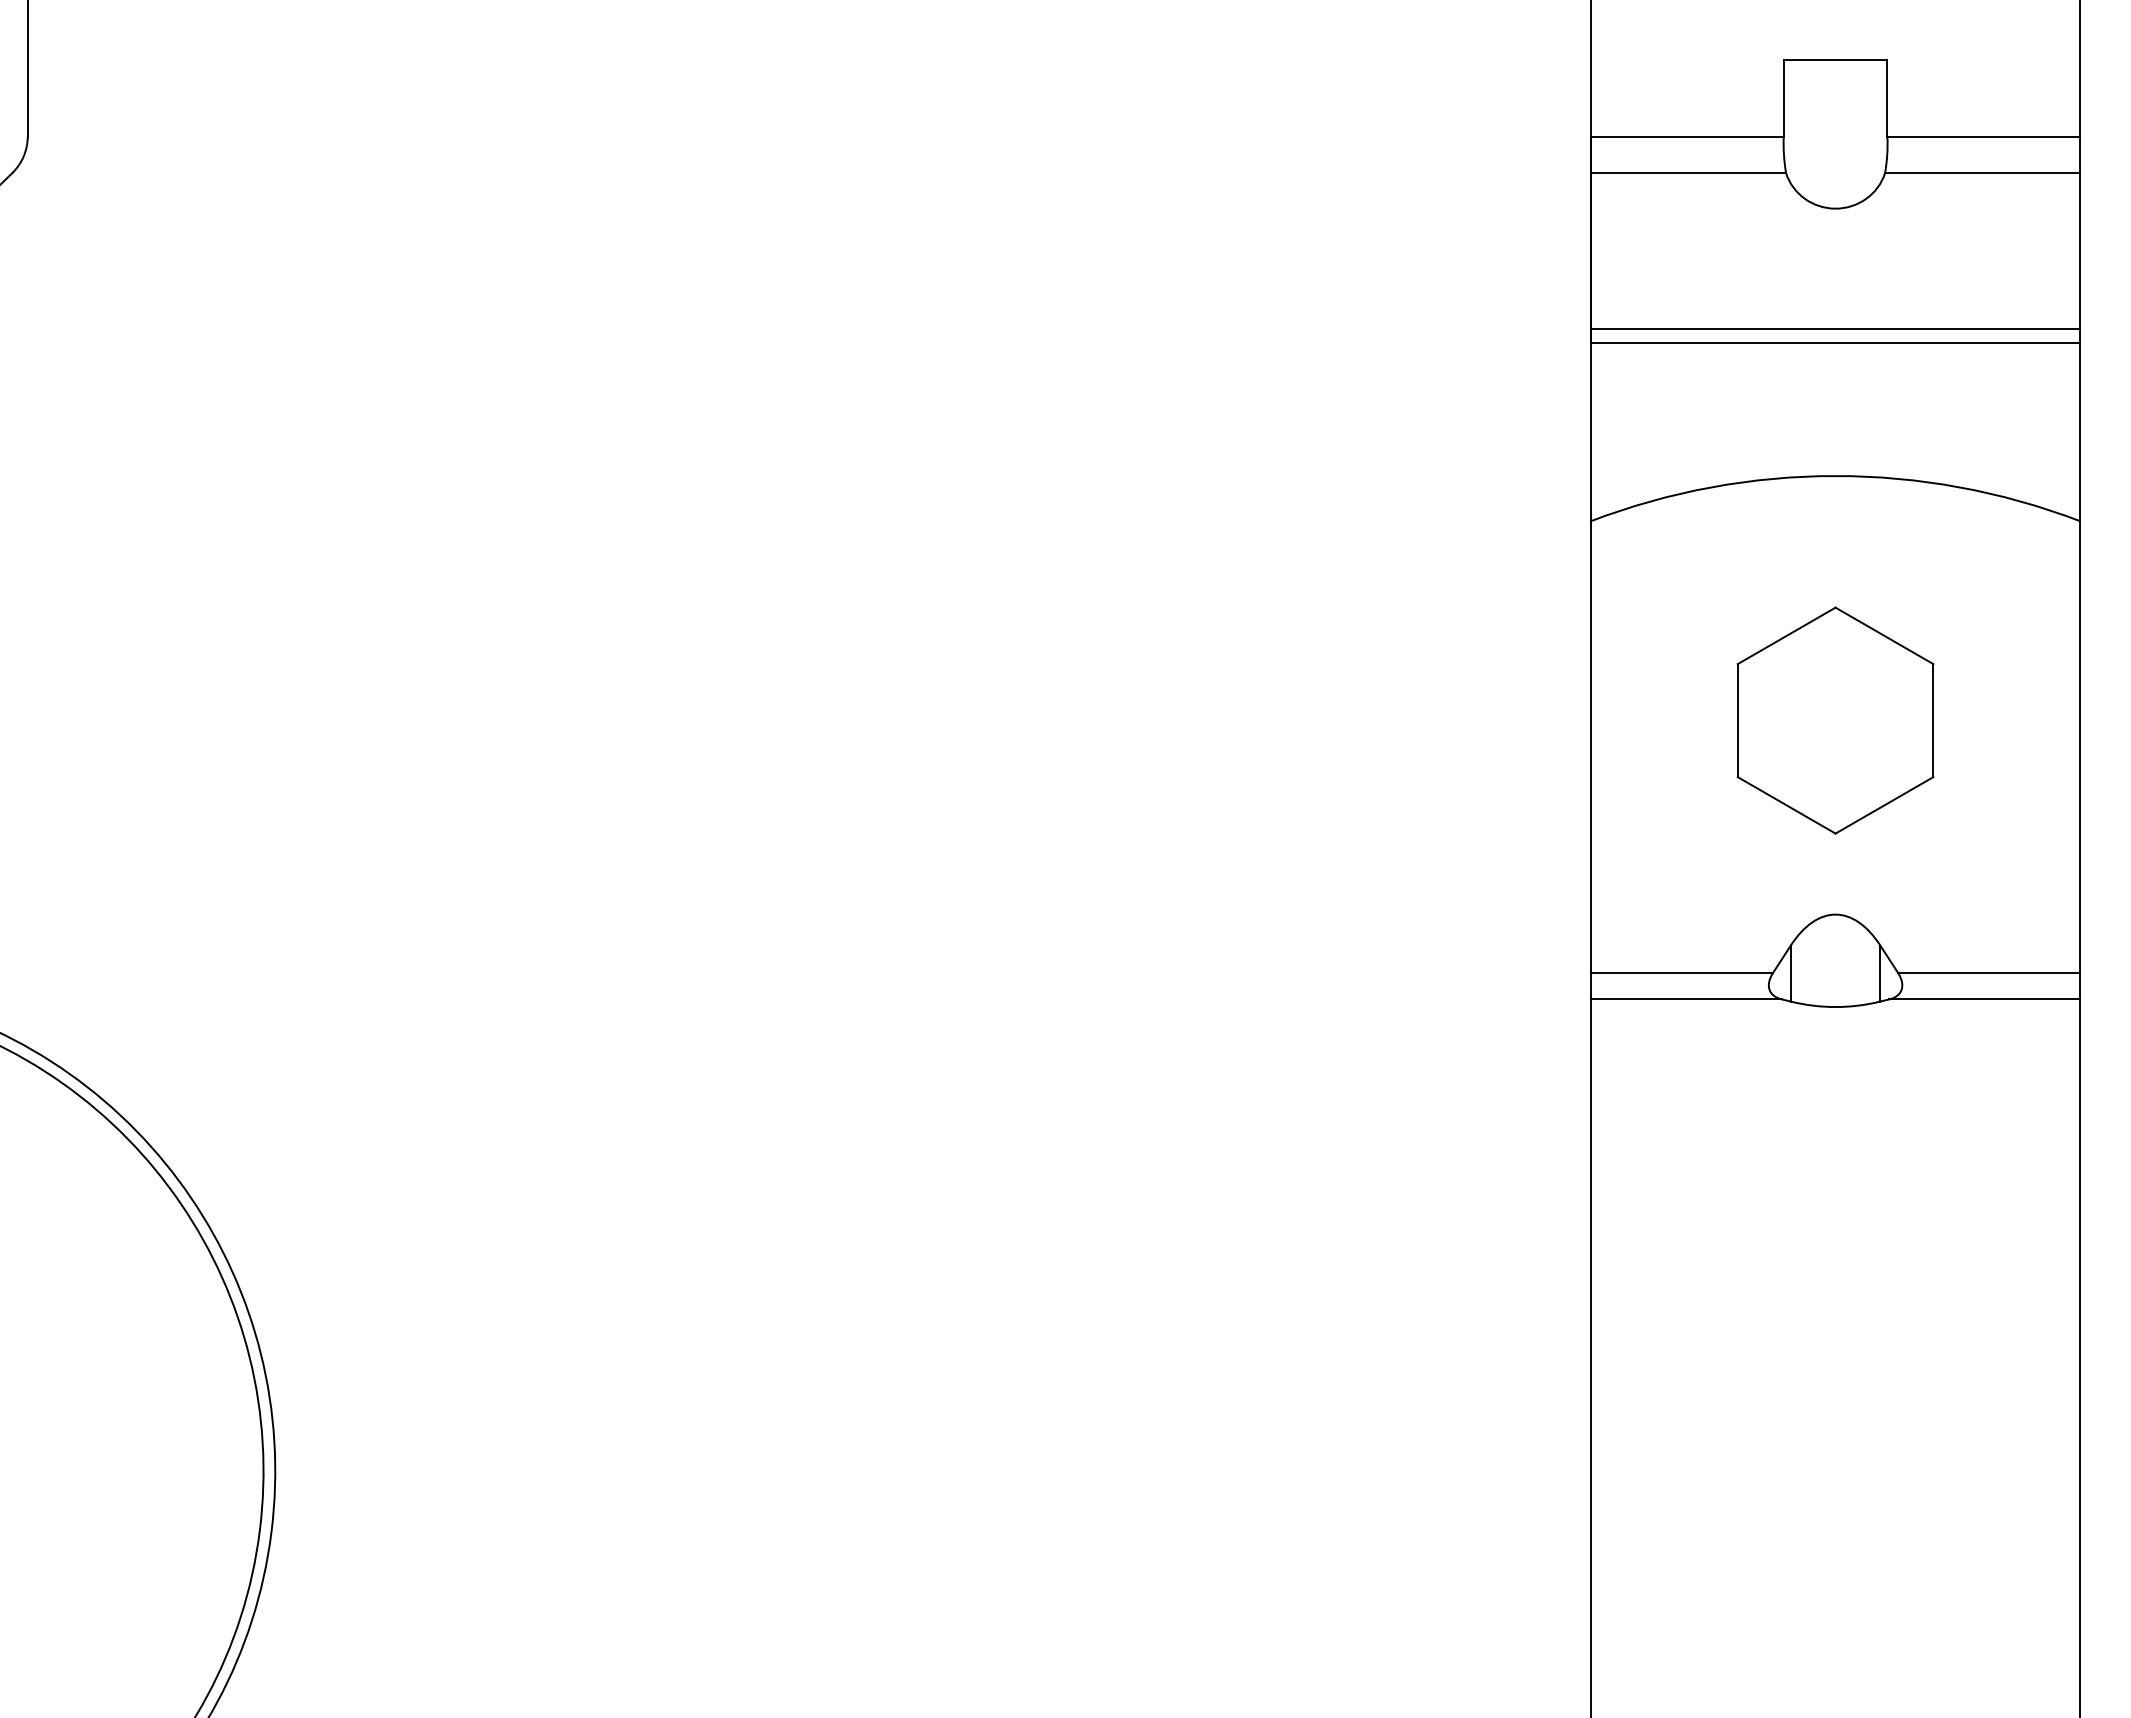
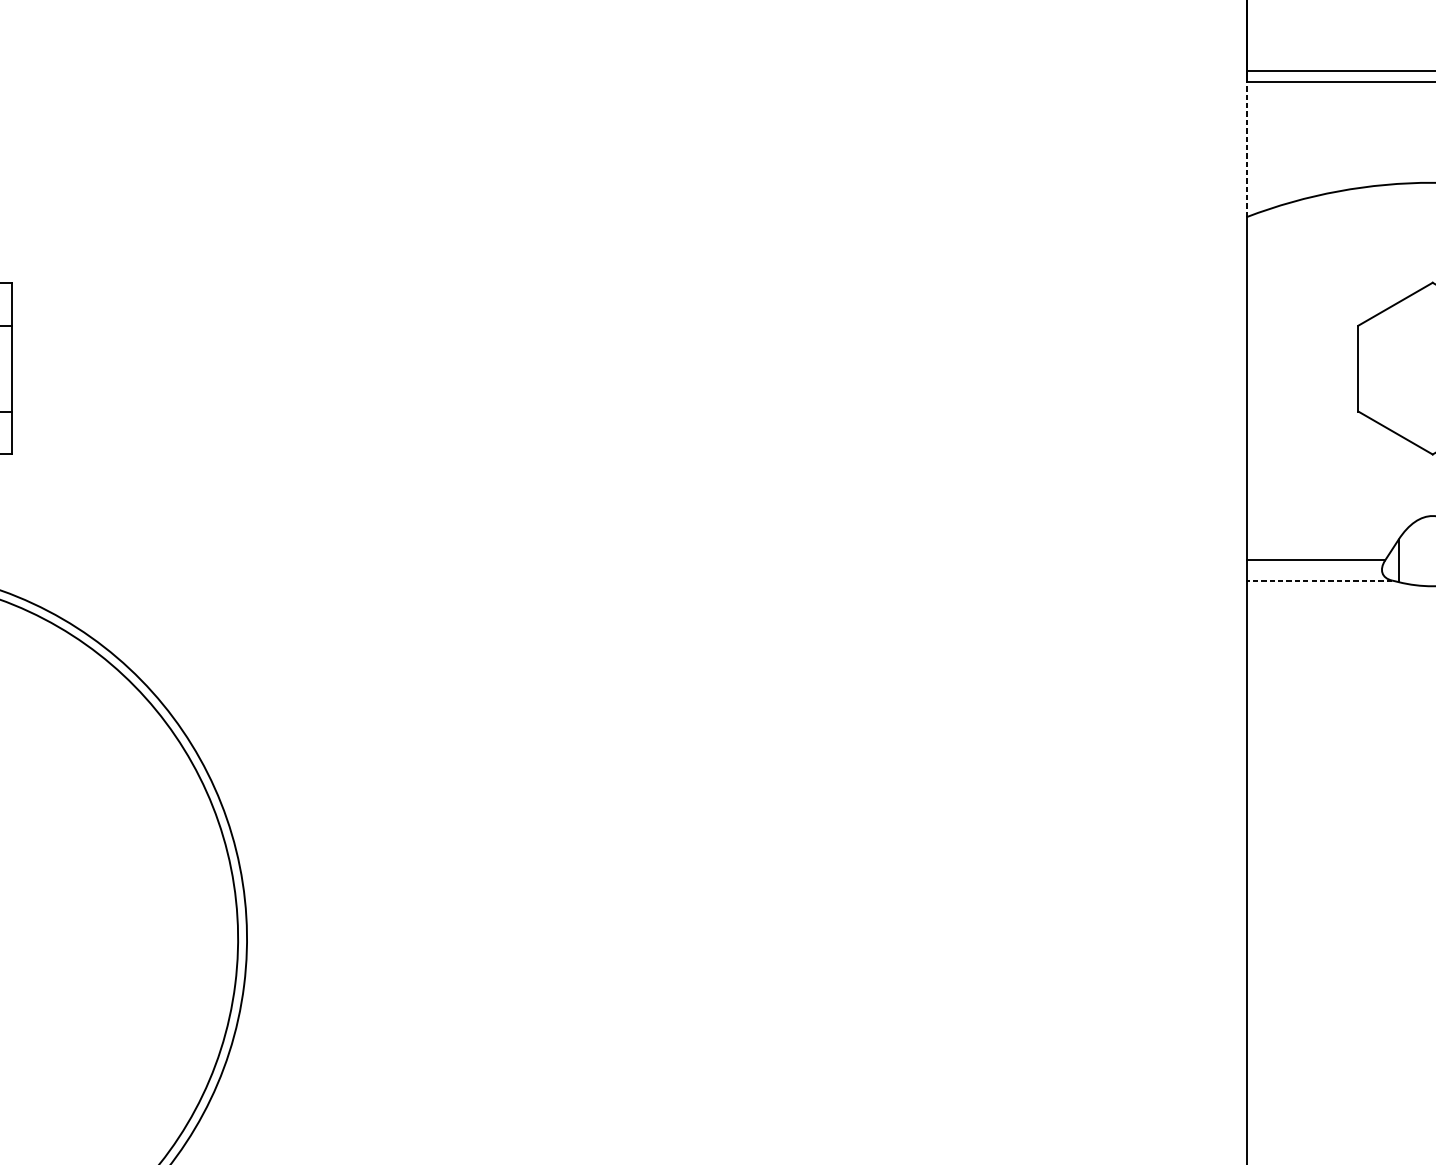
line: (1590, 431) -> (1246, 148), solid -> dashed
line: (1686, 999) -> (1319, 580), solid -> dashed

